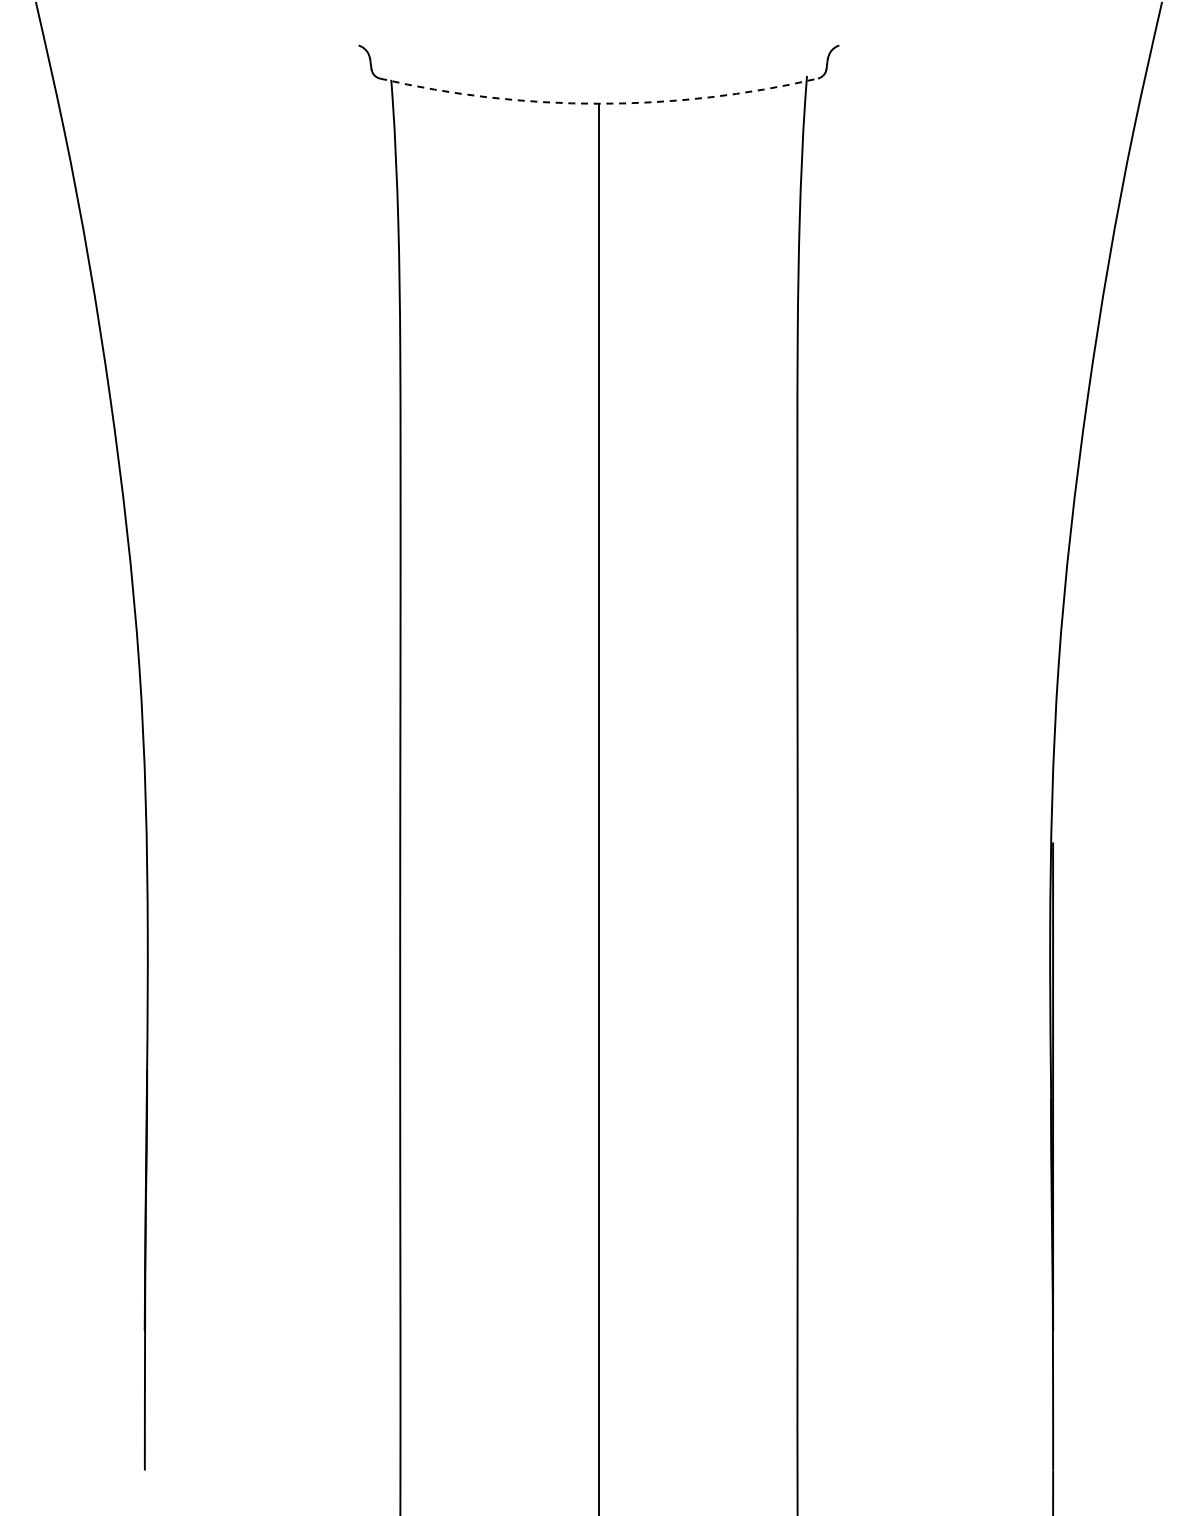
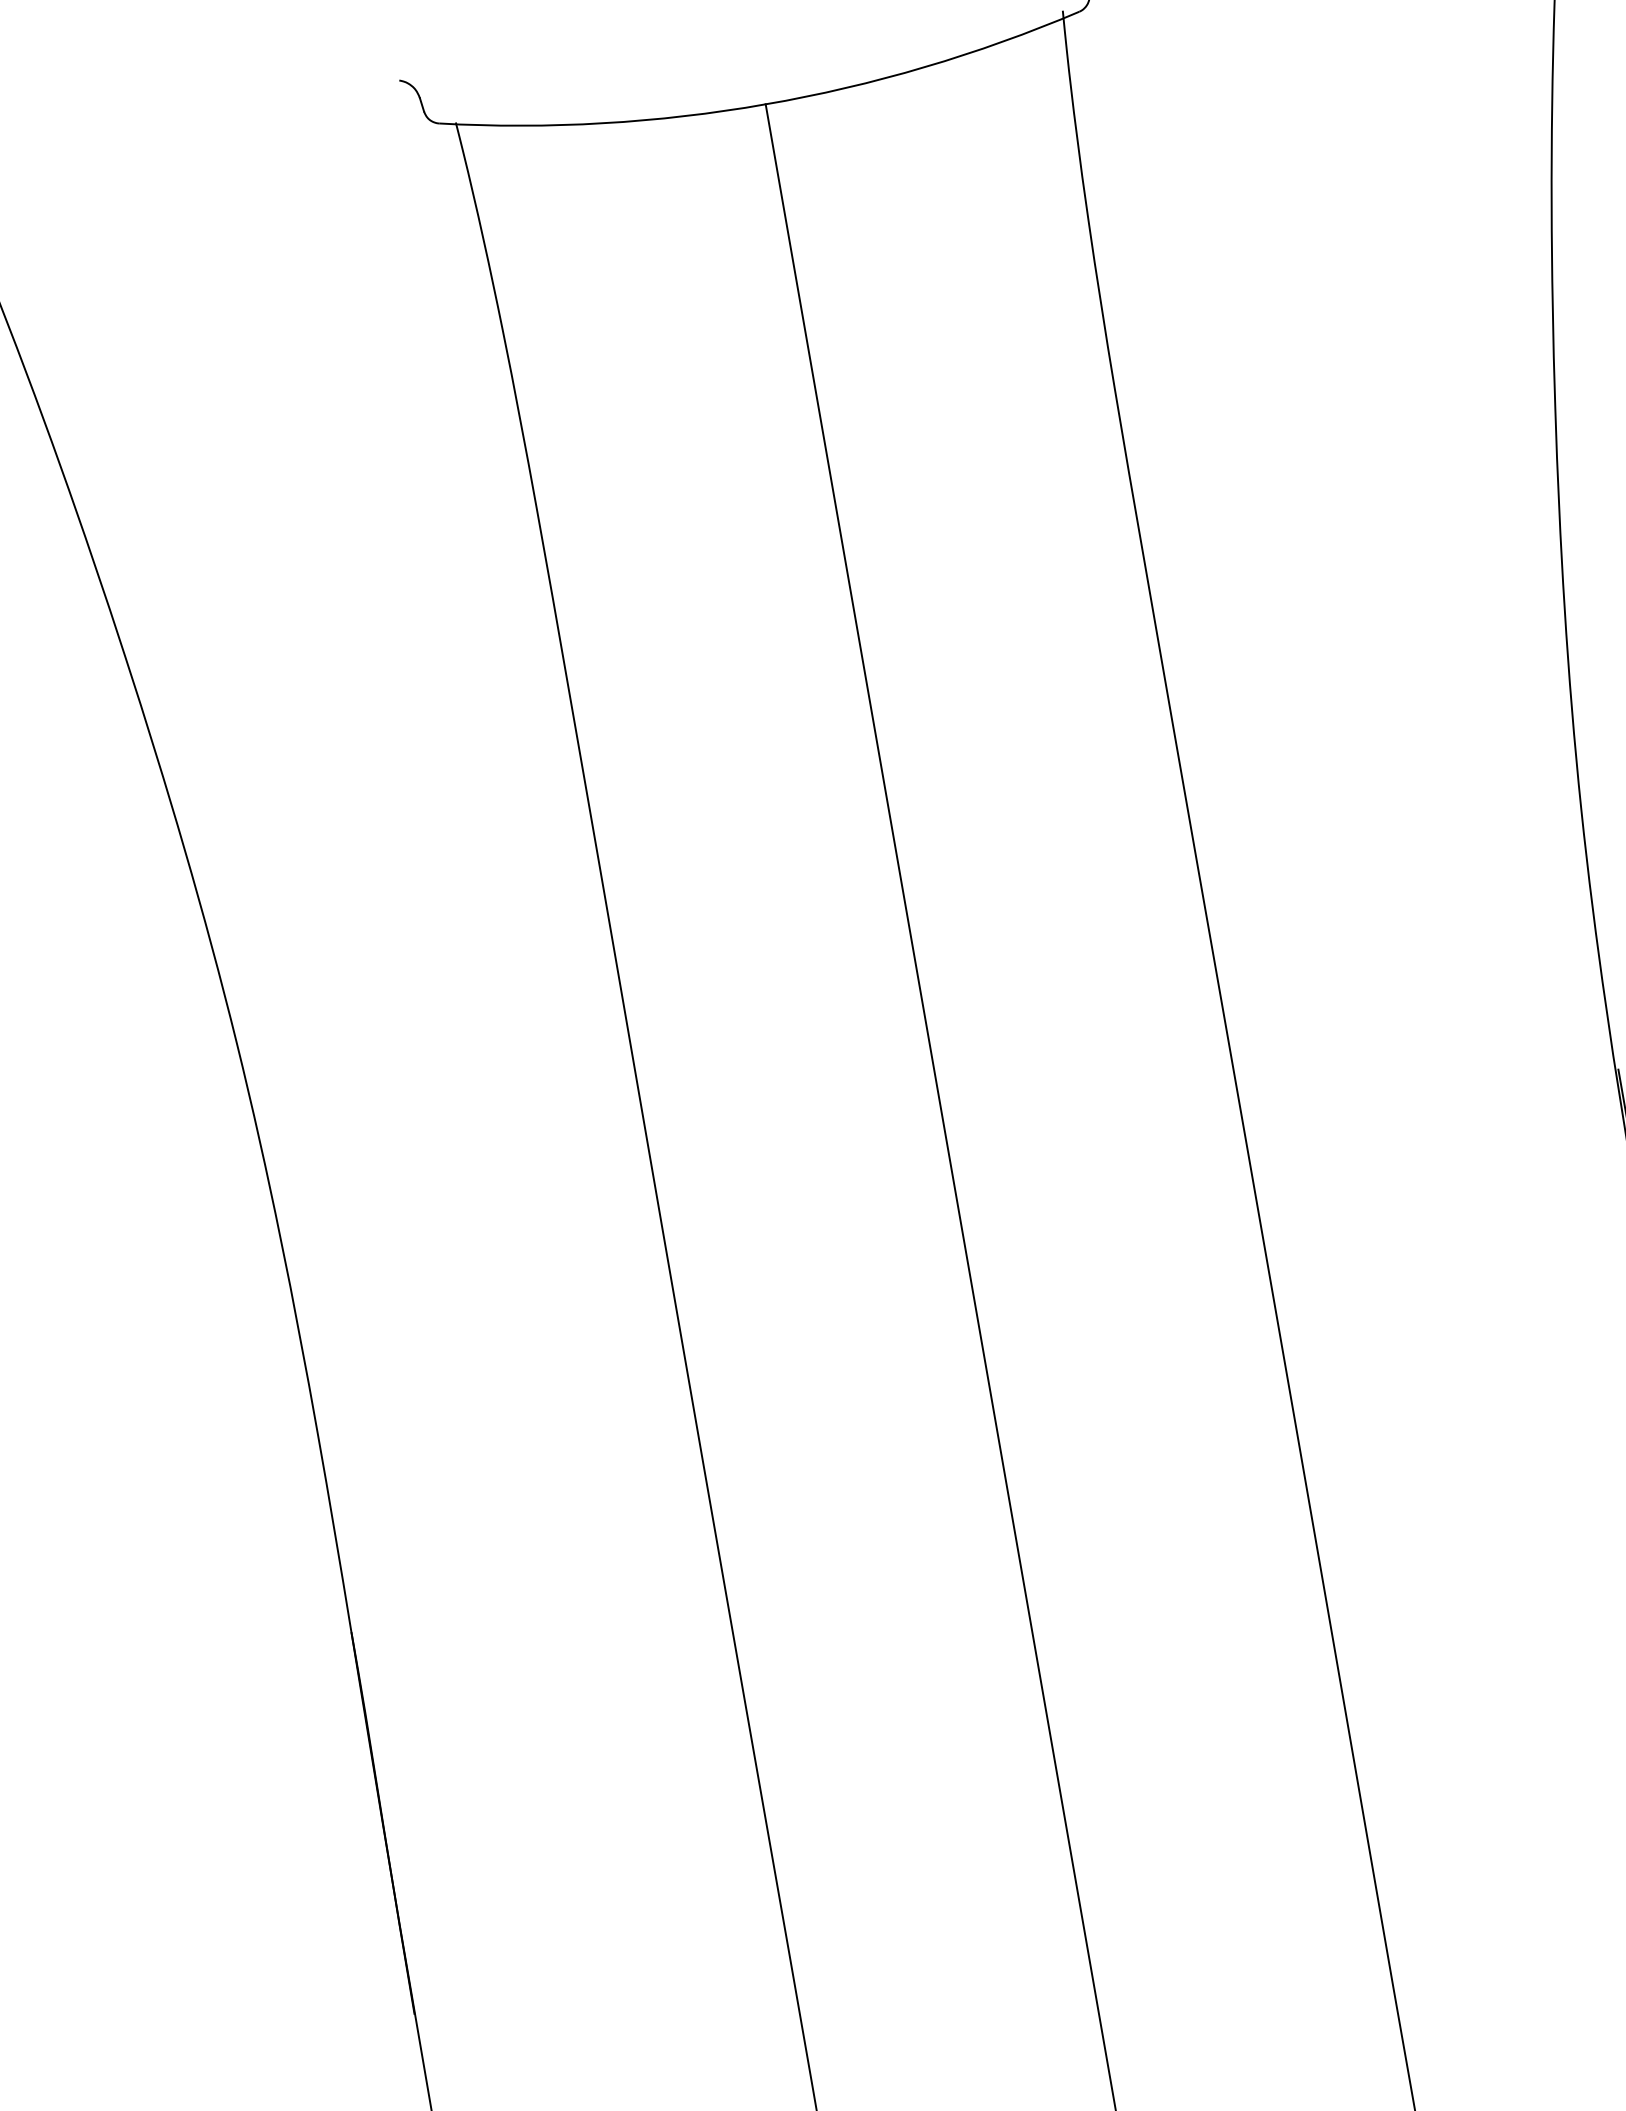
arc: (599, 103) -> (766, 103), dashed -> solid

